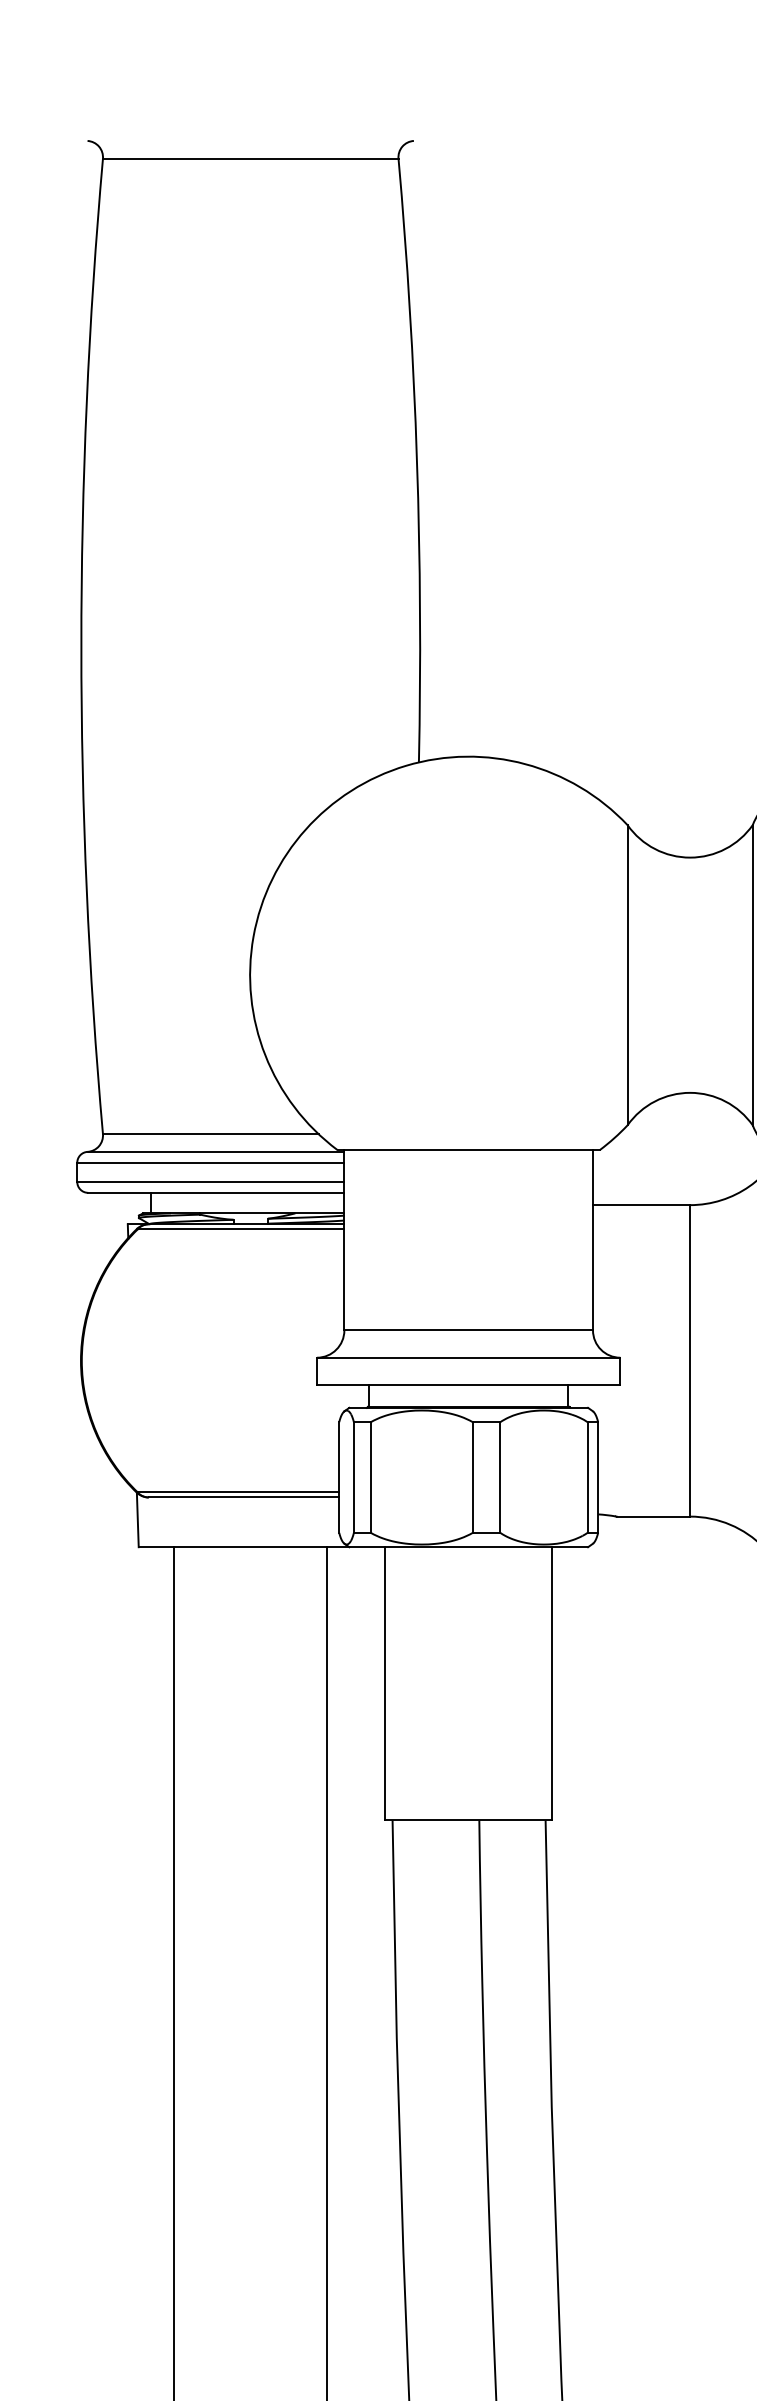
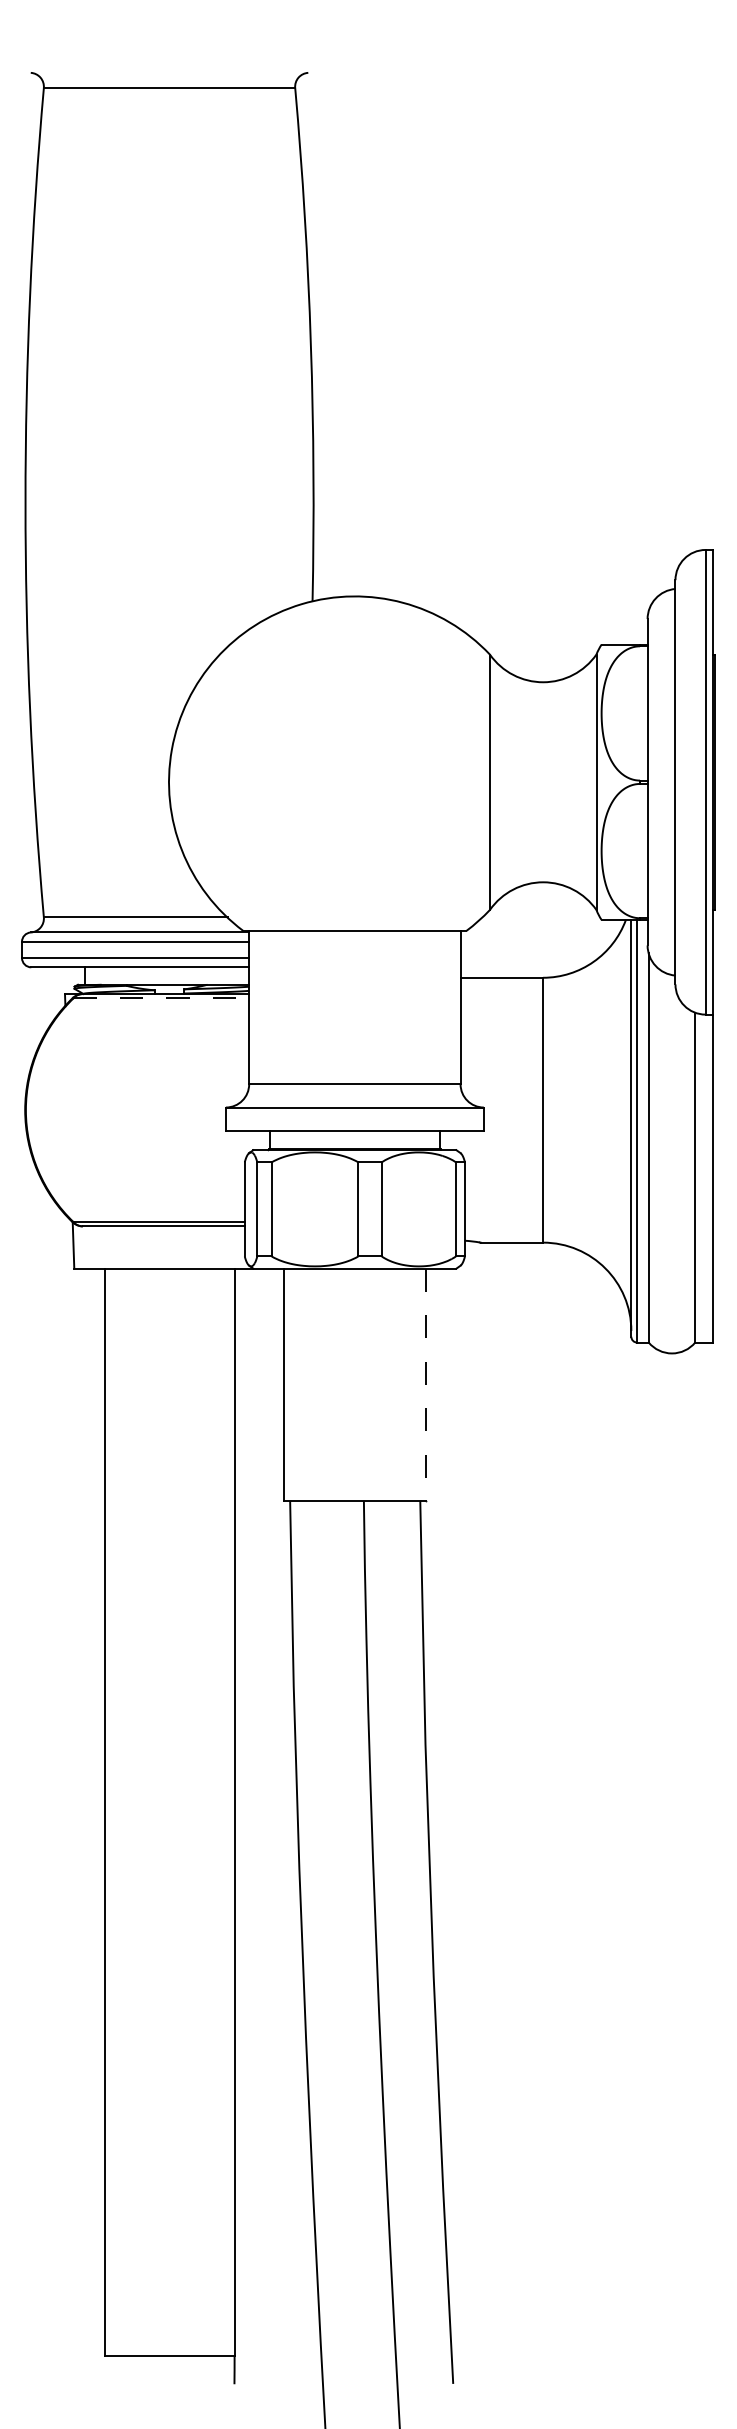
line: (241, 1229) -> (161, 998), solid -> dashed
line: (551, 1684) -> (425, 1385), solid -> dashed

